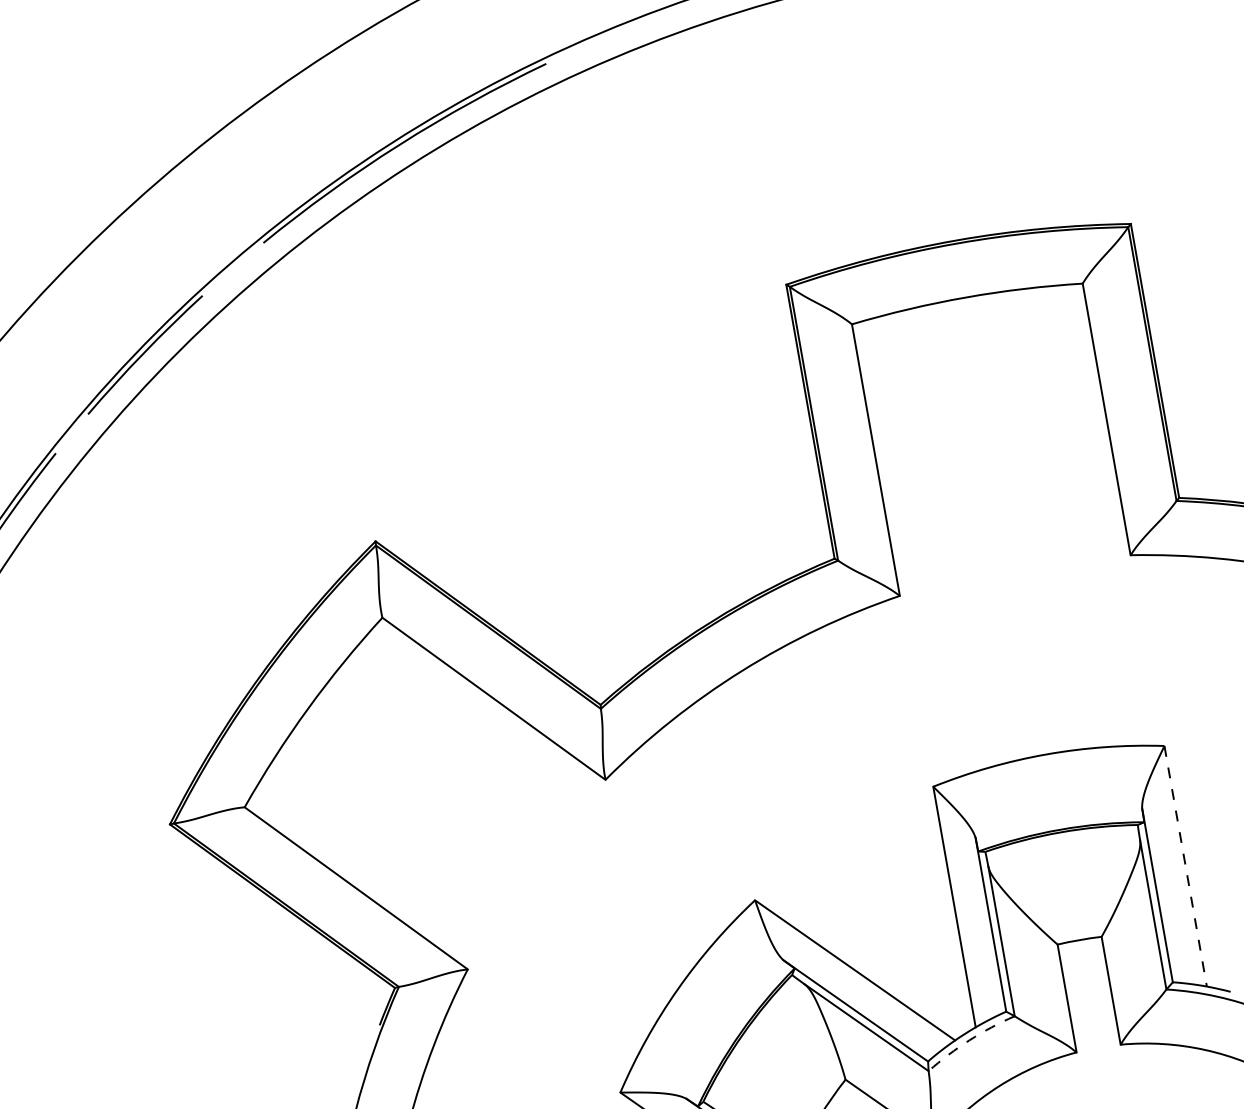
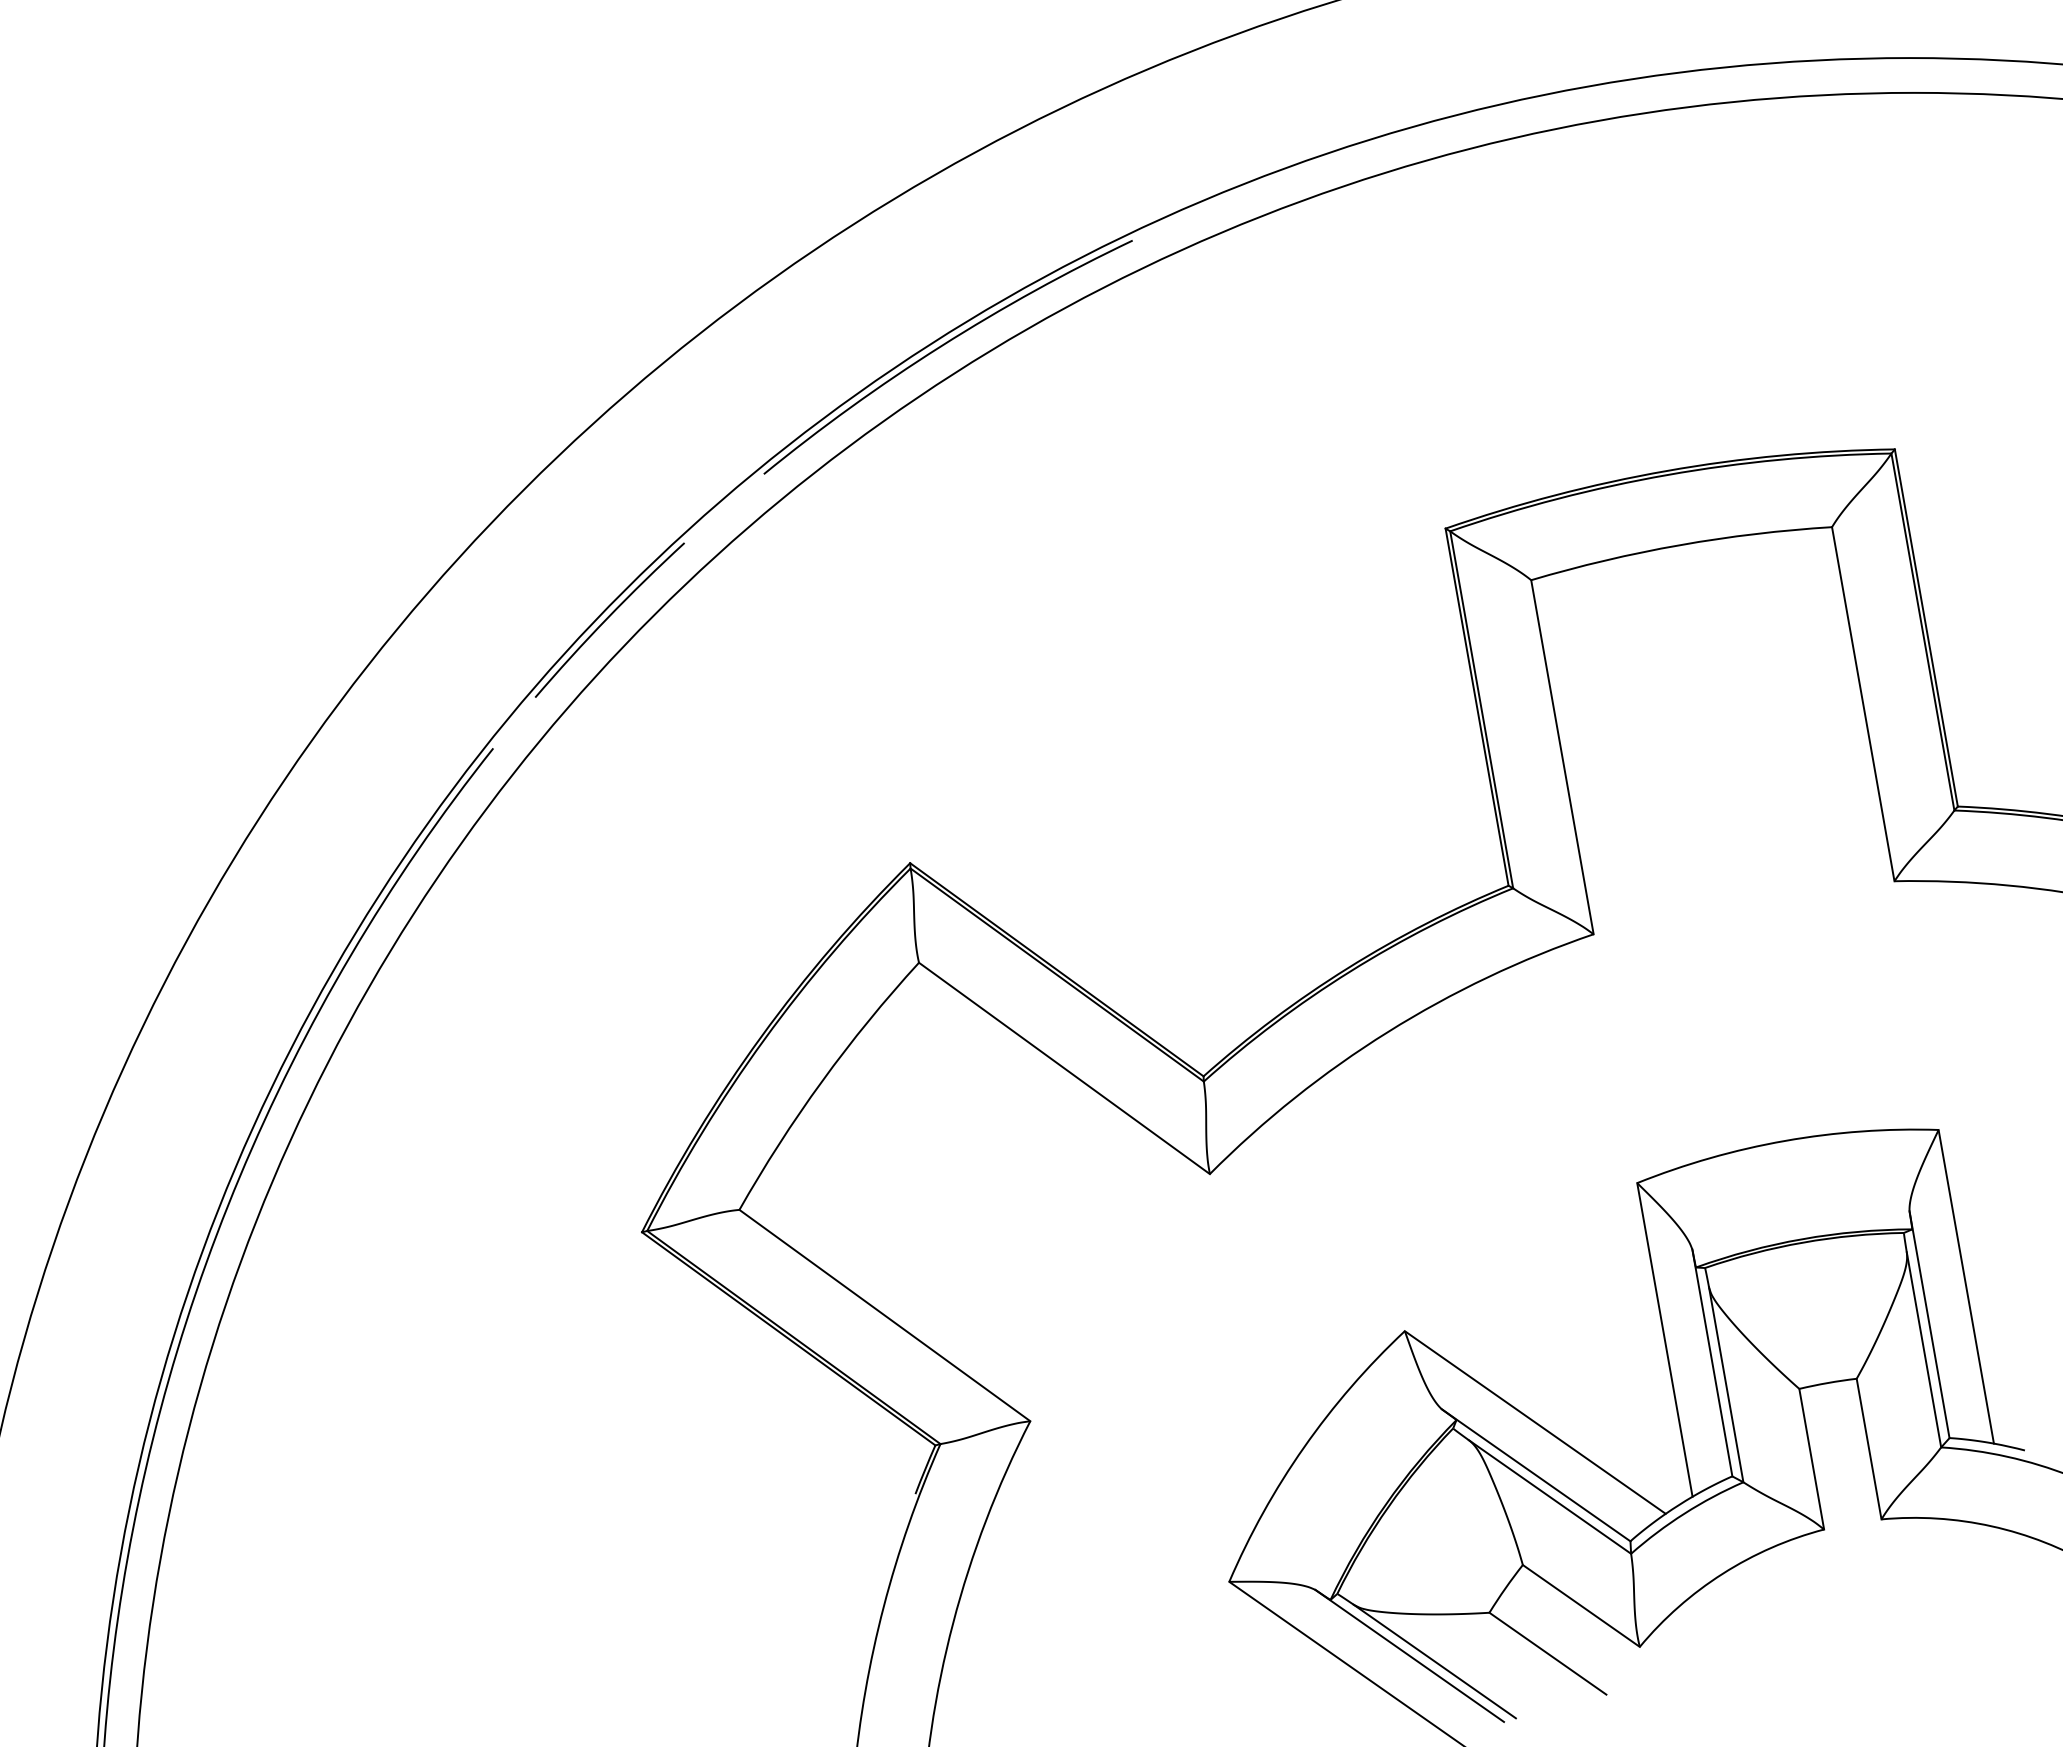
line: (1185, 866) -> (1966, 1287), dashed -> solid
arc: (969, 1040) -> (1684, 1513), dashed -> solid

